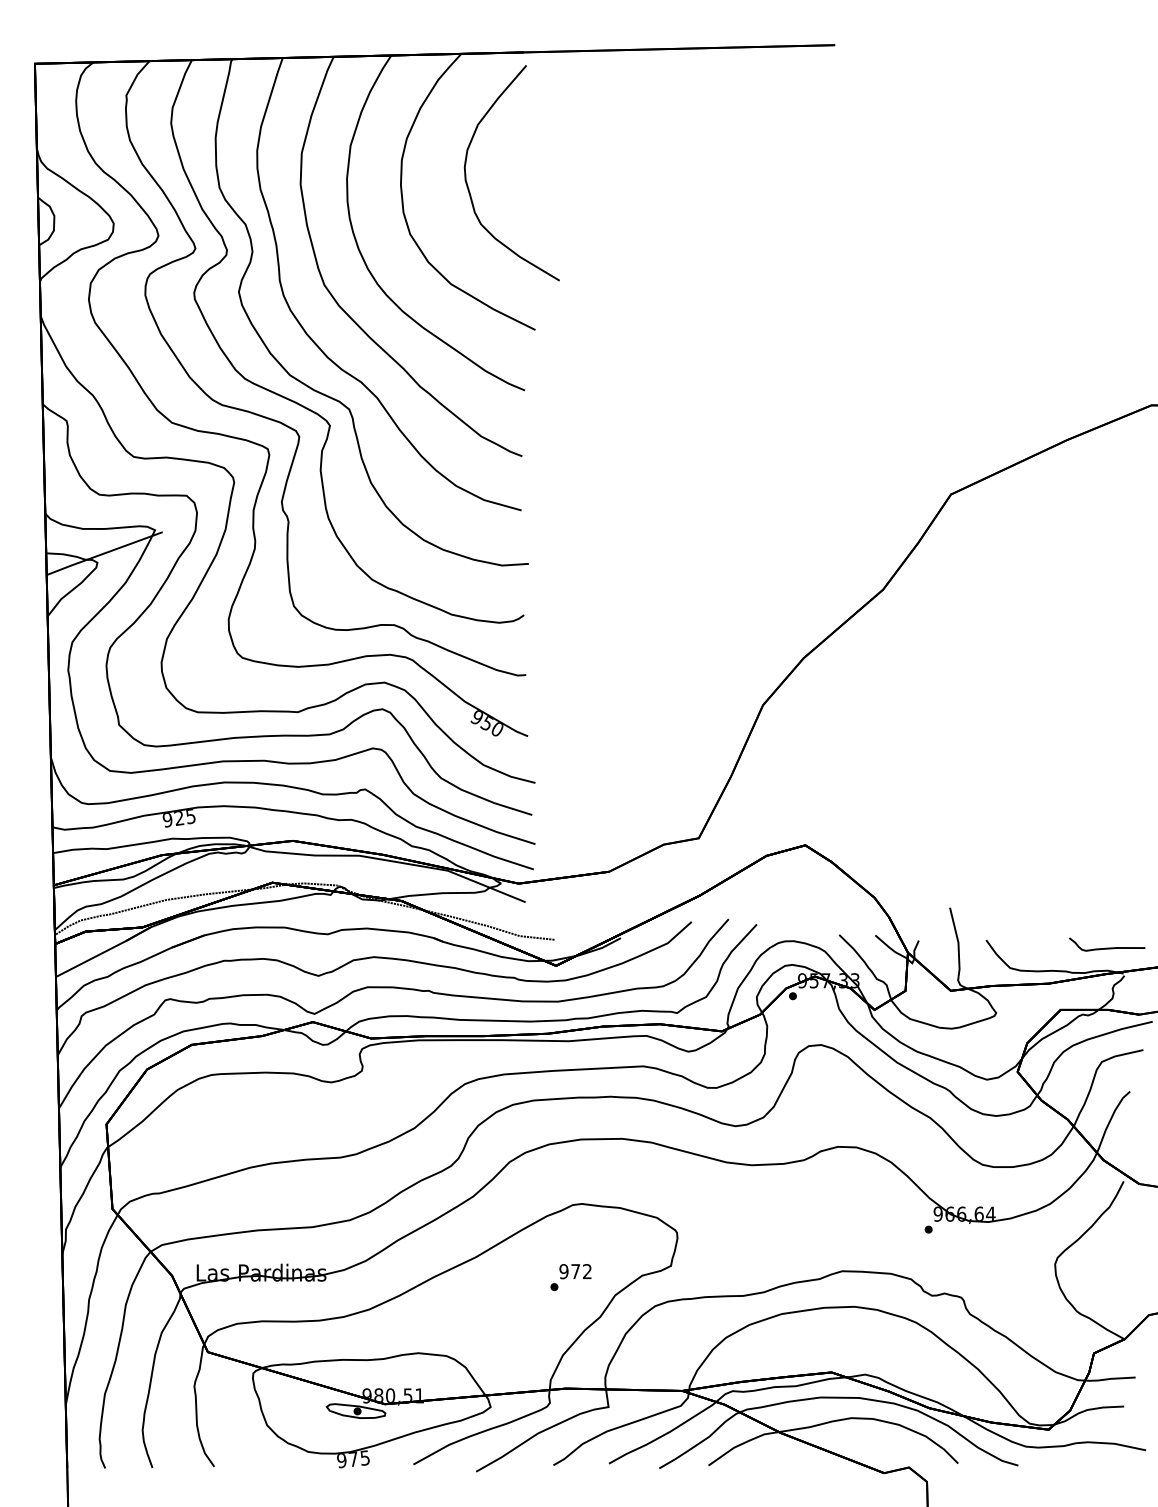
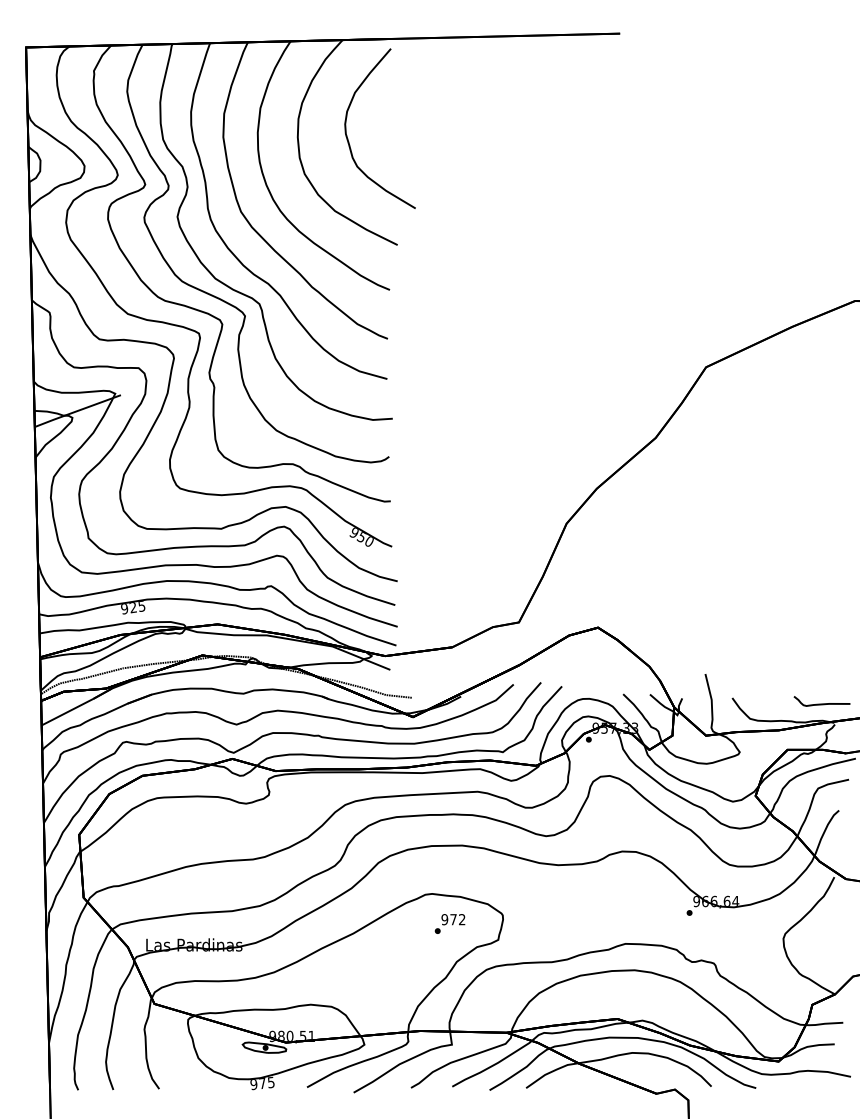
text: (570, 1277) -> (449, 924), moved

